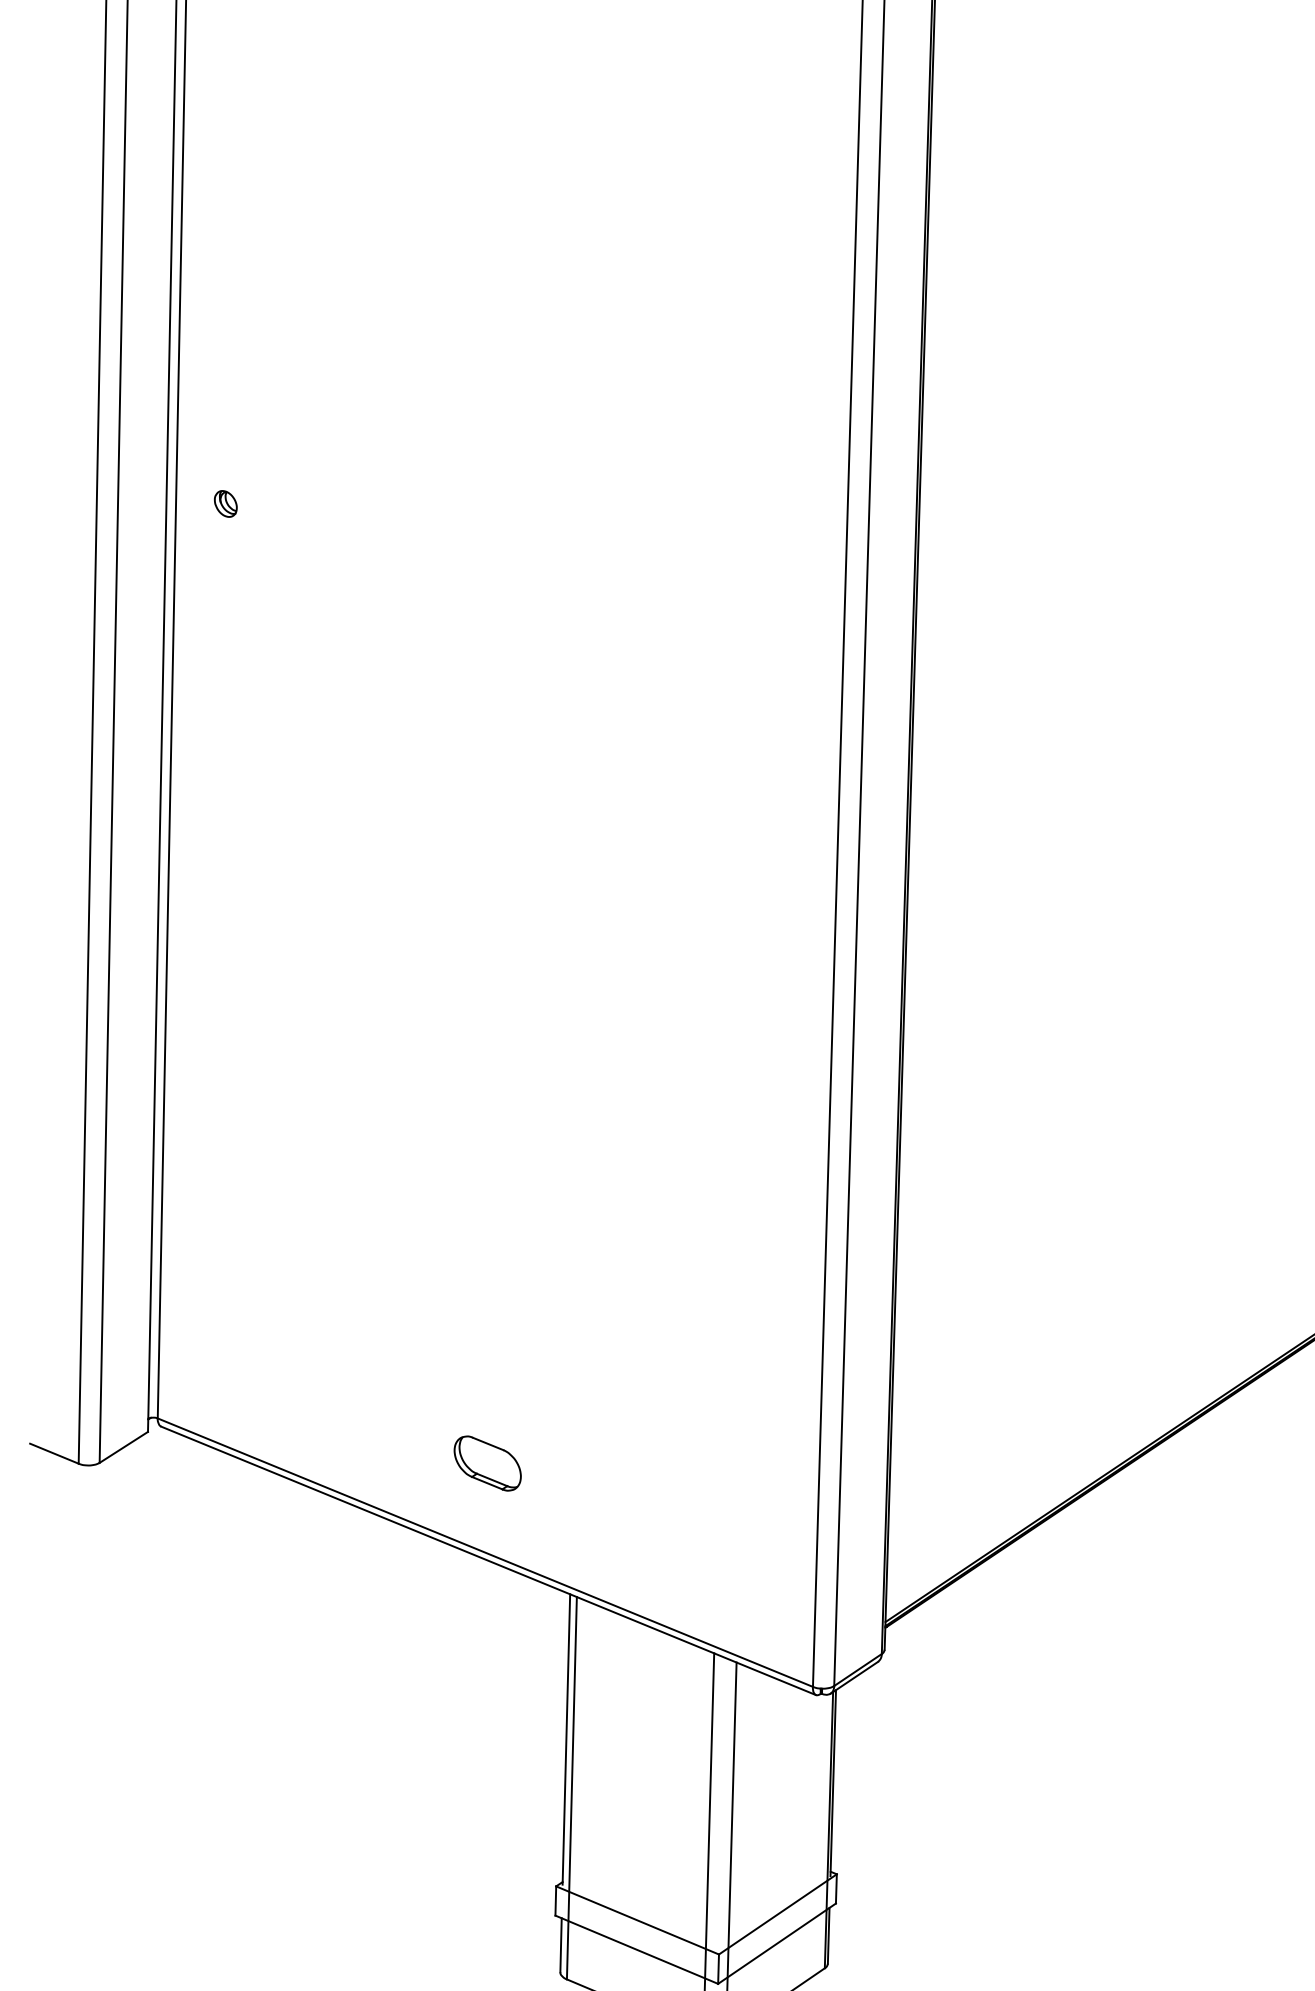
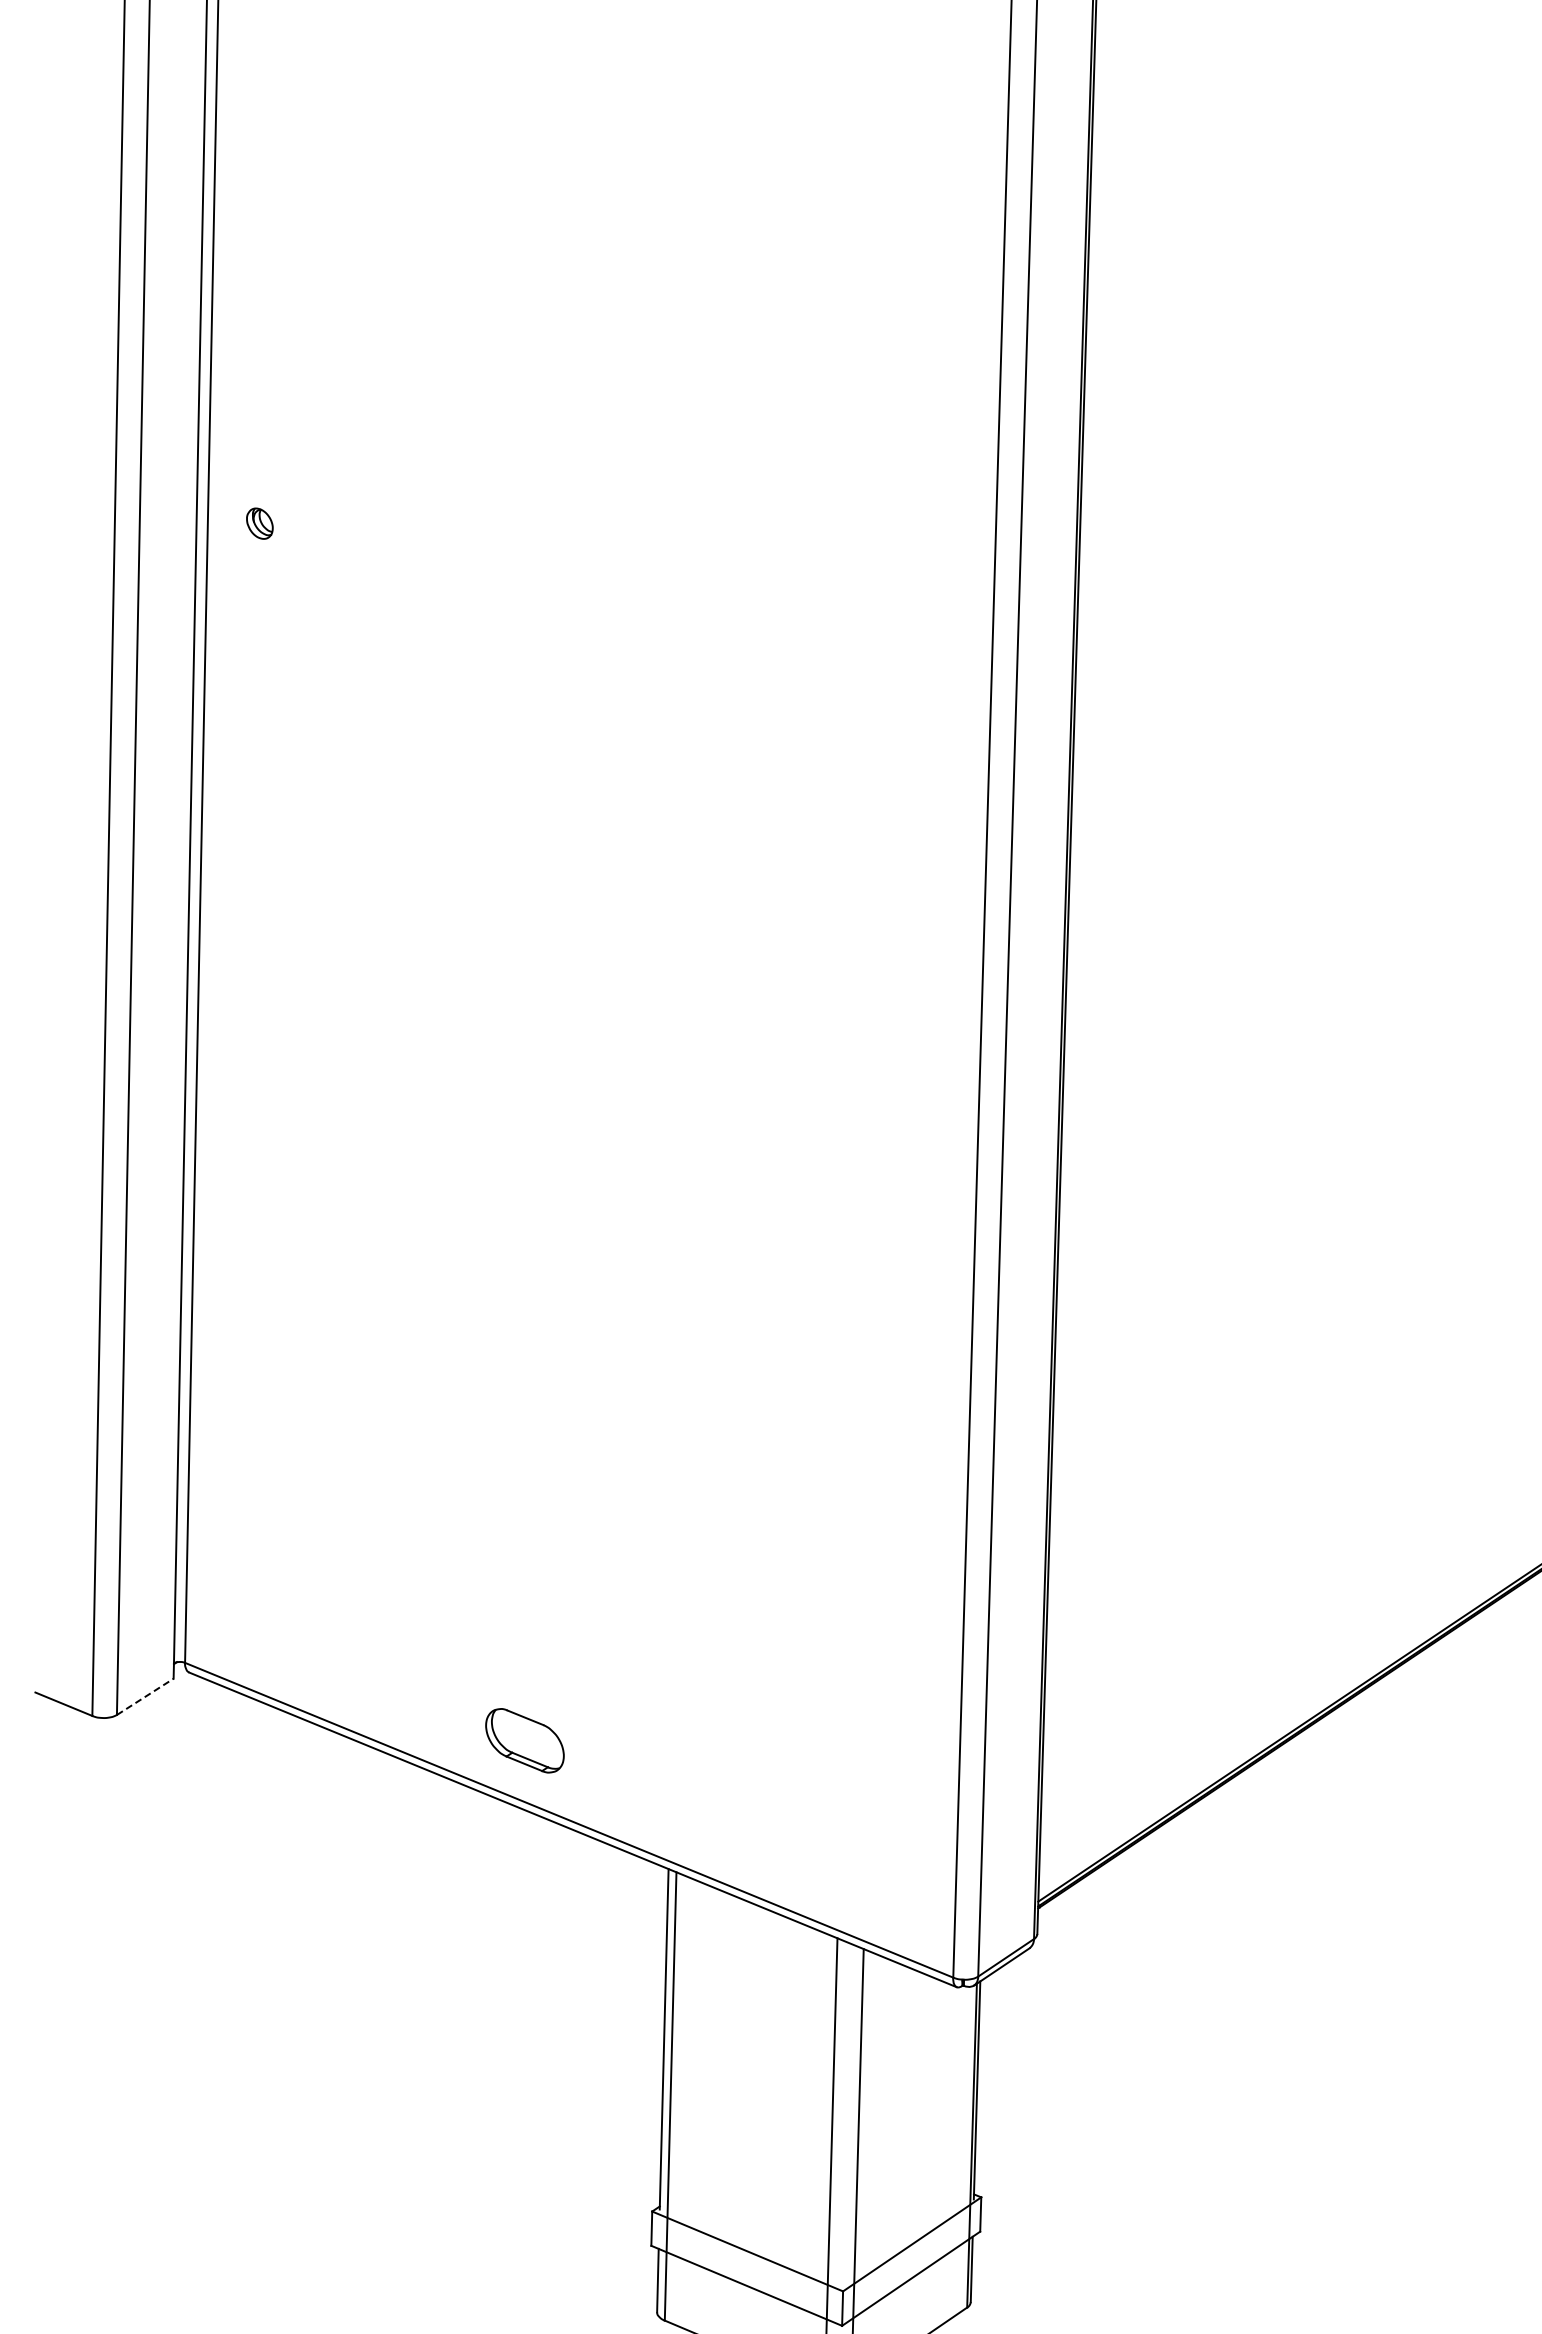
part: (225, 503) -> (259, 523), moved
line: (124, 1447) -> (145, 1696), solid -> dashed
part: (487, 1463) -> (524, 1740), moved

